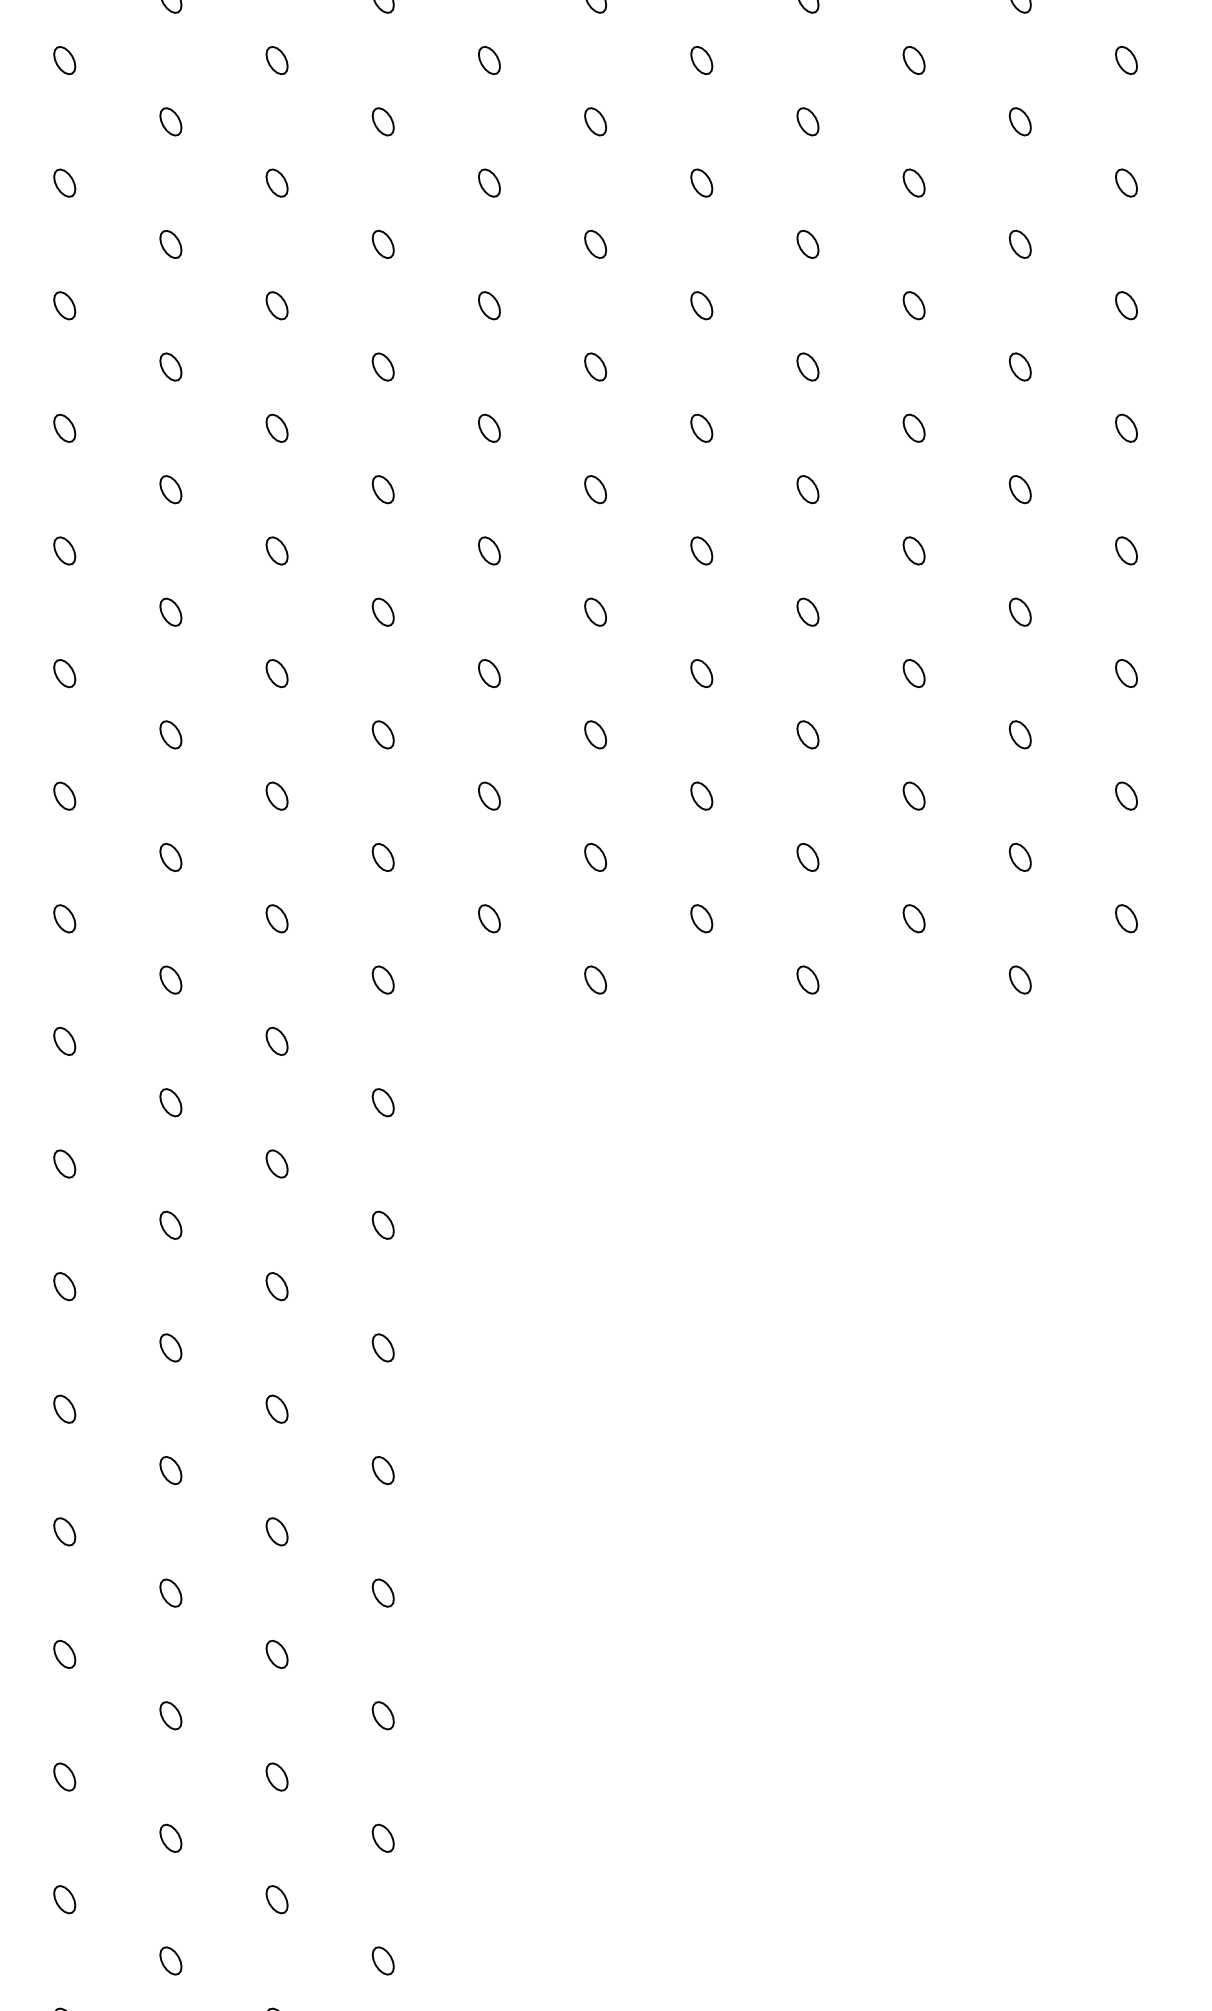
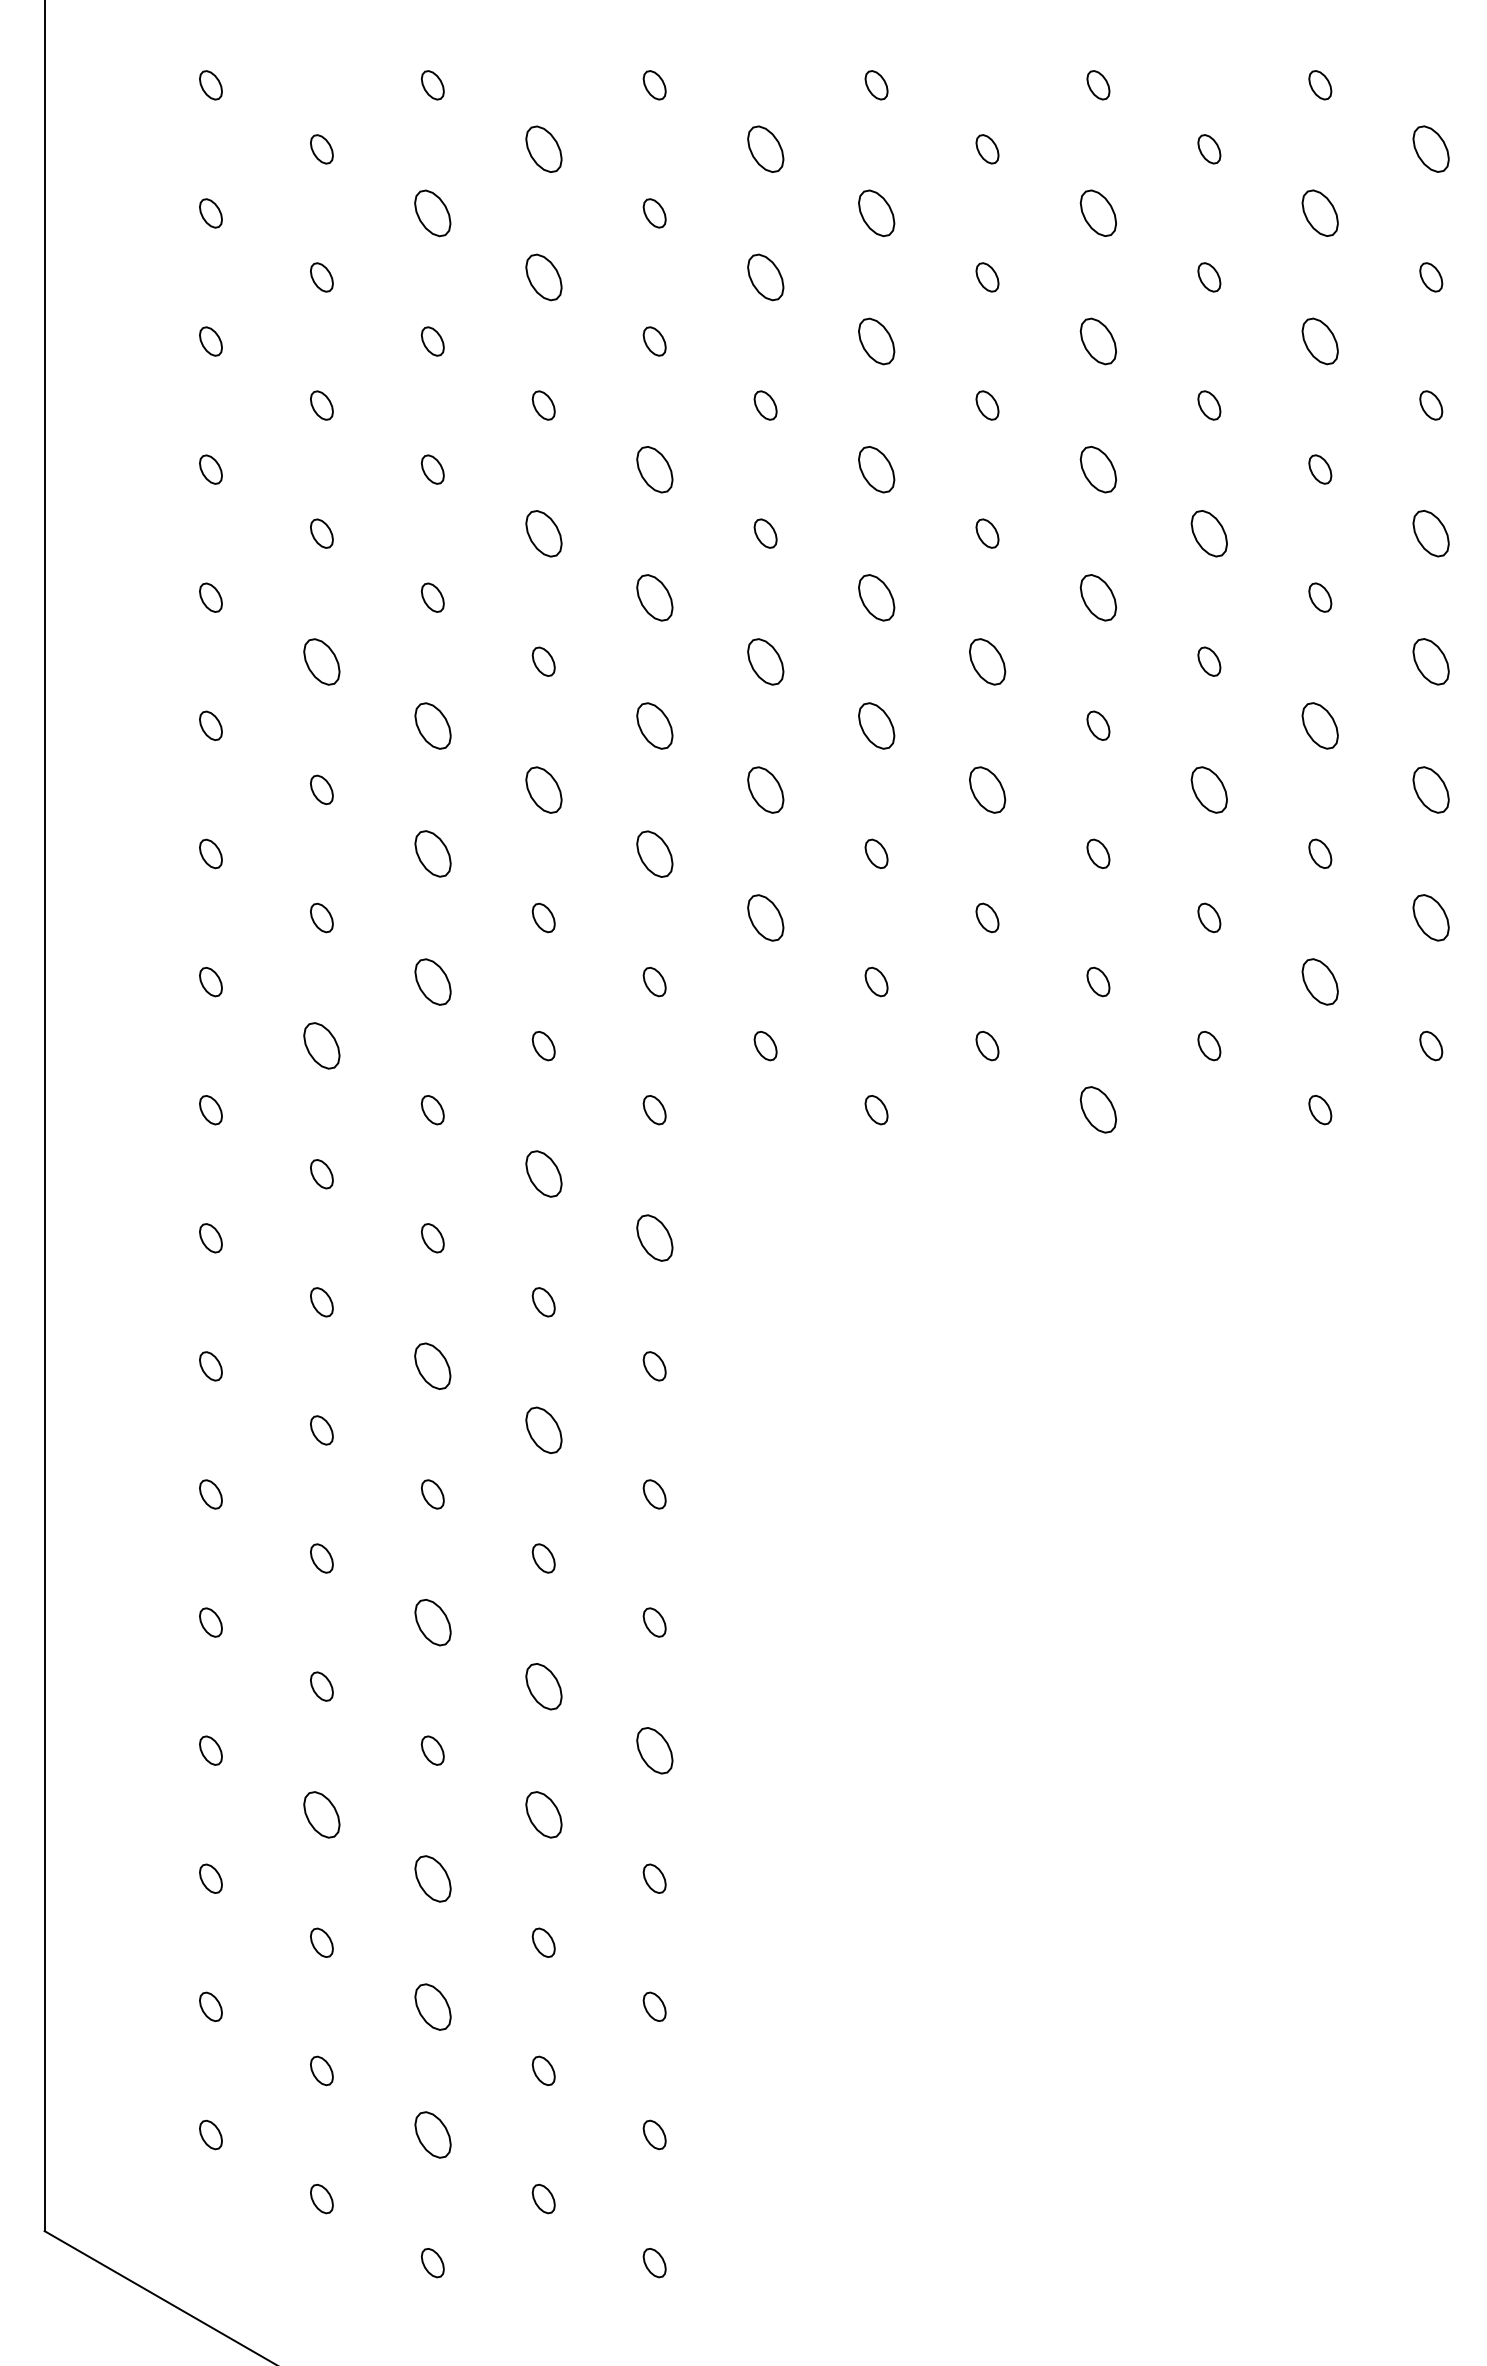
part: (276, 60) -> (543, 149), size x1.6
part: (489, 60) -> (765, 149), size x1.6
part: (1126, 60) -> (1431, 149), size x1.6
part: (170, 121) -> (432, 213), size x1.6
part: (595, 121) -> (876, 213), size x1.6
part: (808, 121) -> (1098, 213), size x1.6
part: (1020, 121) -> (1320, 213), size x1.6
part: (276, 183) -> (543, 277), size x1.6
part: (489, 183) -> (765, 277), size x1.6
part: (595, 244) -> (876, 341), size x1.6
part: (808, 244) -> (1098, 341), size x1.6
part: (1020, 244) -> (1320, 341), size x1.6
part: (383, 366) -> (654, 469), size x1.6
part: (595, 366) -> (876, 469), size x1.6
part: (808, 366) -> (1098, 469), size x1.6
part: (276, 428) -> (543, 533), size x1.6
part: (914, 428) -> (1209, 533), size x1.6
part: (1126, 428) -> (1431, 533), size x1.6
part: (383, 489) -> (654, 597), size x1.6
part: (595, 489) -> (876, 597), size x1.6
part: (808, 489) -> (1098, 597), size x1.6
part: (64, 550) -> (321, 661), size x1.6
part: (489, 550) -> (765, 661), size x1.6
part: (701, 550) -> (987, 661), size x1.6
part: (1126, 550) -> (1431, 661), size x1.6
part: (170, 611) -> (432, 725), size x1.6
part: (383, 611) -> (654, 725), size x1.6
part: (595, 611) -> (876, 725), size x1.6
part: (1020, 611) -> (1320, 725), size x1.6
part: (276, 673) -> (543, 789), size x1.6
part: (489, 673) -> (765, 789), size x1.6
part: (701, 673) -> (987, 789), size x1.6
part: (914, 673) -> (1209, 789), size x1.6
part: (1126, 673) -> (1431, 789), size x1.6
part: (170, 734) -> (432, 853), size x1.6
part: (383, 734) -> (654, 853), size x1.6
part: (489, 795) -> (765, 917), size x1.6
part: (1126, 795) -> (1431, 917), size x1.6
part: (170, 856) -> (432, 981), size x1.6
part: (1020, 856) -> (1320, 981), size x1.6
part: (64, 919) -> (321, 1046), size x1.6
part: (808, 980) -> (1098, 1110), size x1.6
part: (276, 1041) -> (543, 1174), size x1.6
part: (383, 1102) -> (654, 1238), size x1.6
part: (170, 1225) -> (432, 1366), size x1.6
part: (276, 1286) -> (543, 1430), size x1.6
part: (170, 1470) -> (432, 1622), size x1.6
part: (276, 1531) -> (543, 1686), size x1.6
part: (383, 1592) -> (654, 1750), size x1.6
part: (64, 1654) -> (321, 1814), size x1.6
part: (276, 1654) -> (543, 1814), size x1.6
part: (170, 1715) -> (432, 1878), size x1.6
part: (170, 1838) -> (432, 2006), size x1.6
part: (170, 1960) -> (432, 2134), size x1.6

